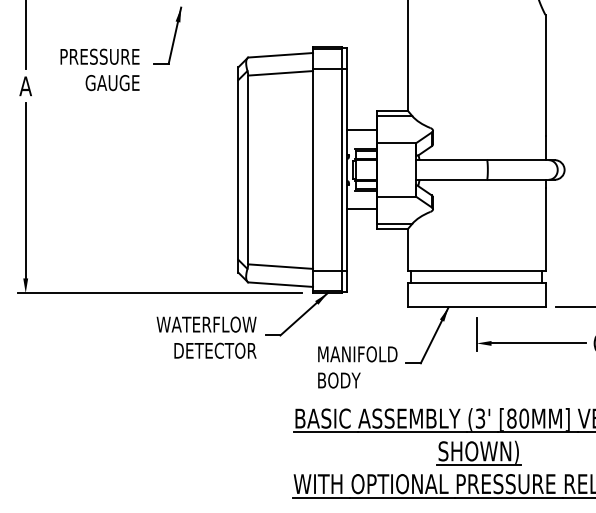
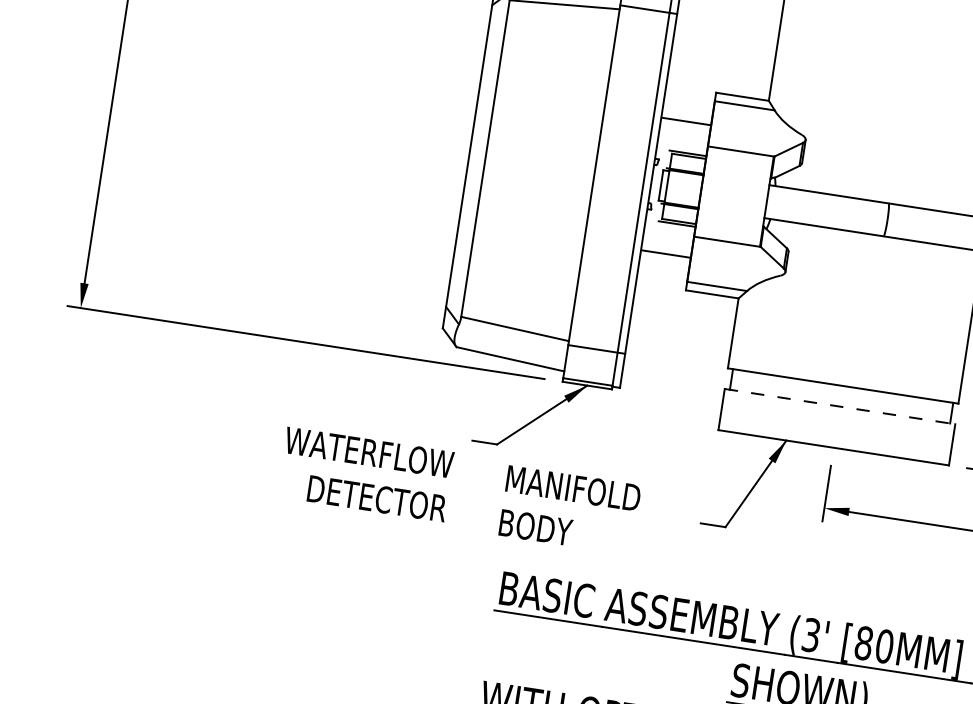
line: (476, 282) -> (839, 405), solid -> dashed
text: (206, 337) -> (365, 474), moved
text: (357, 367) -> (569, 510), moved

